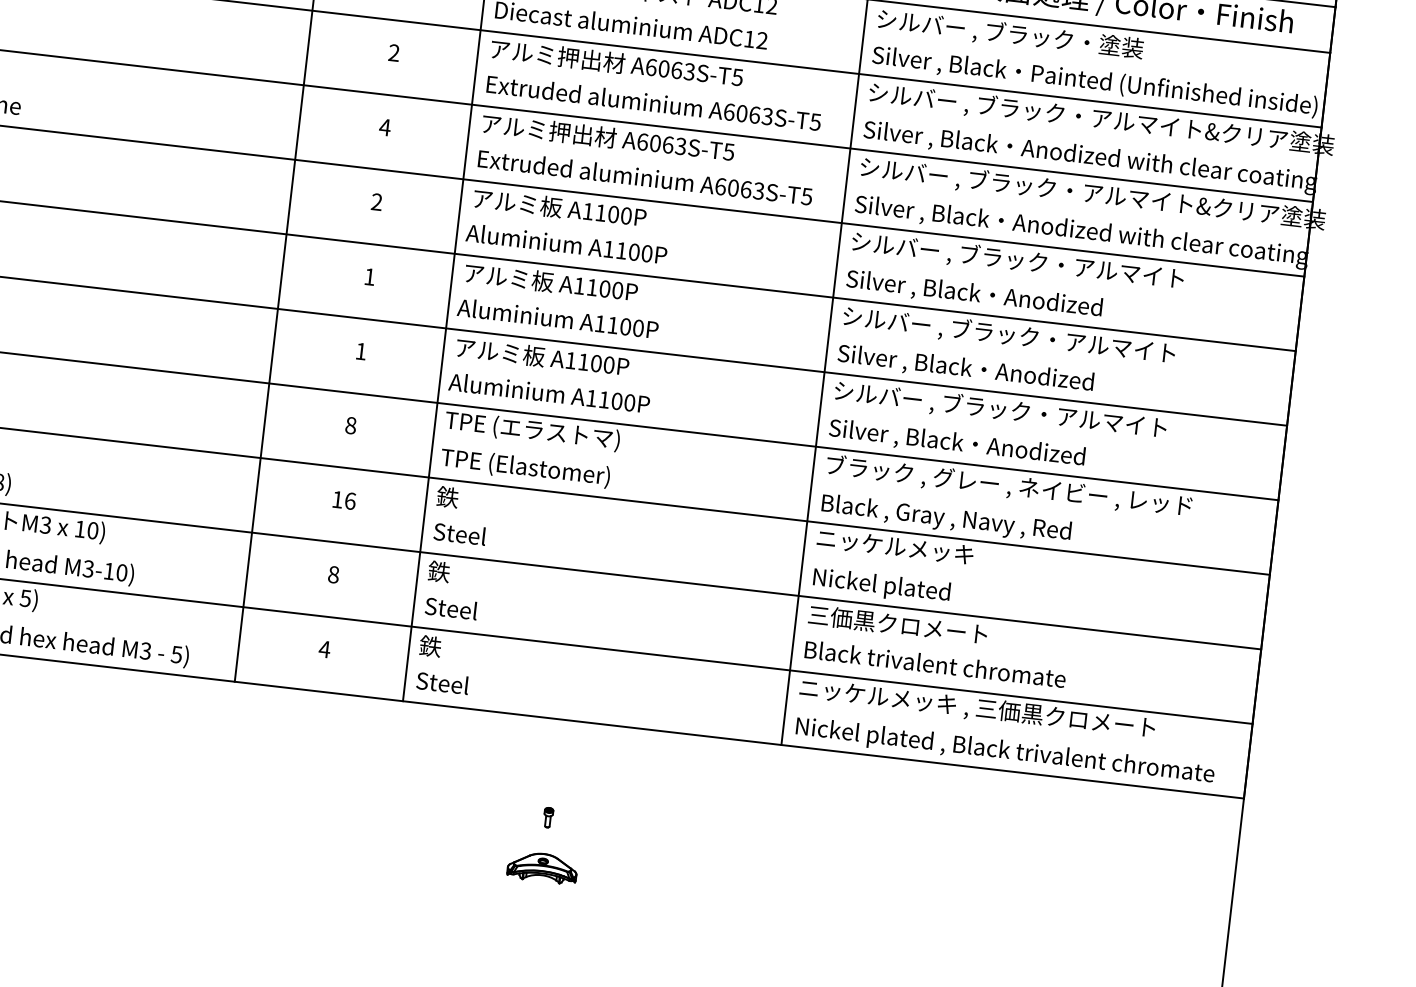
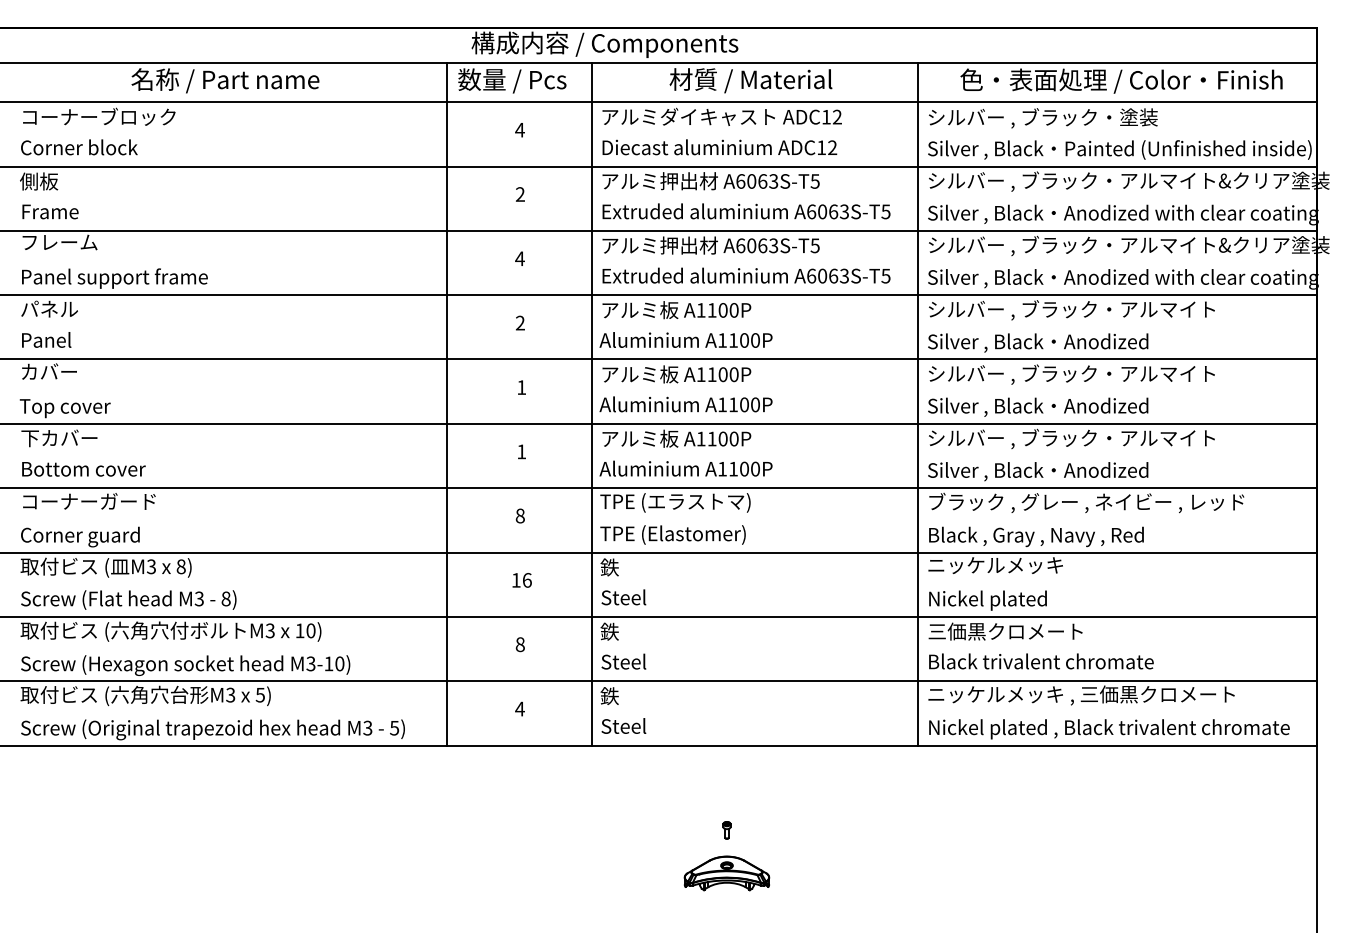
part: (542, 867) -> (726, 873), size x1.43

